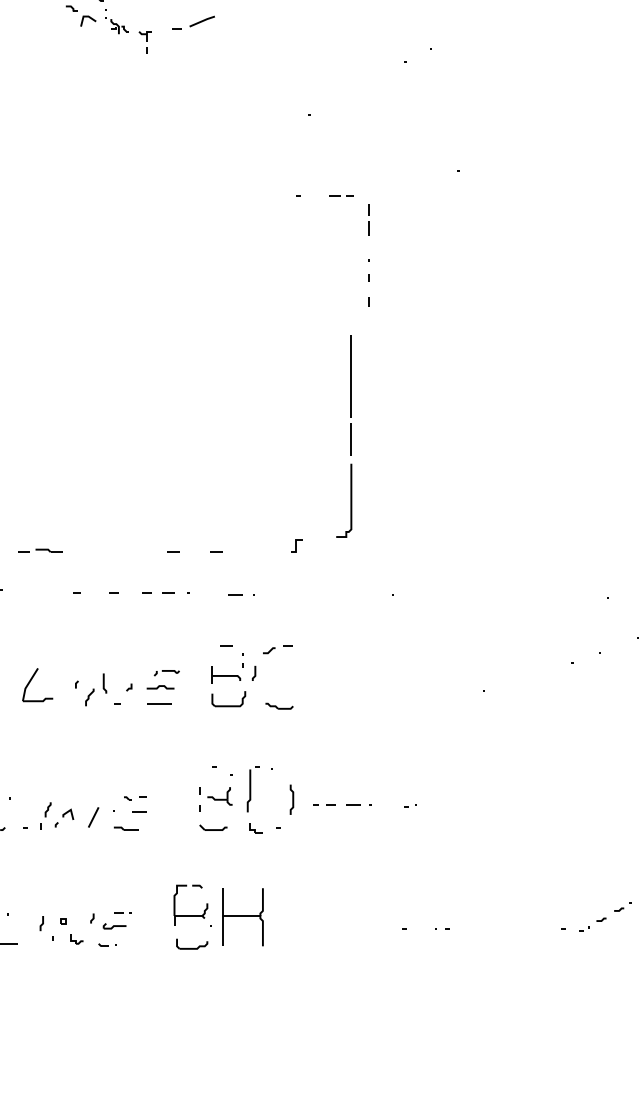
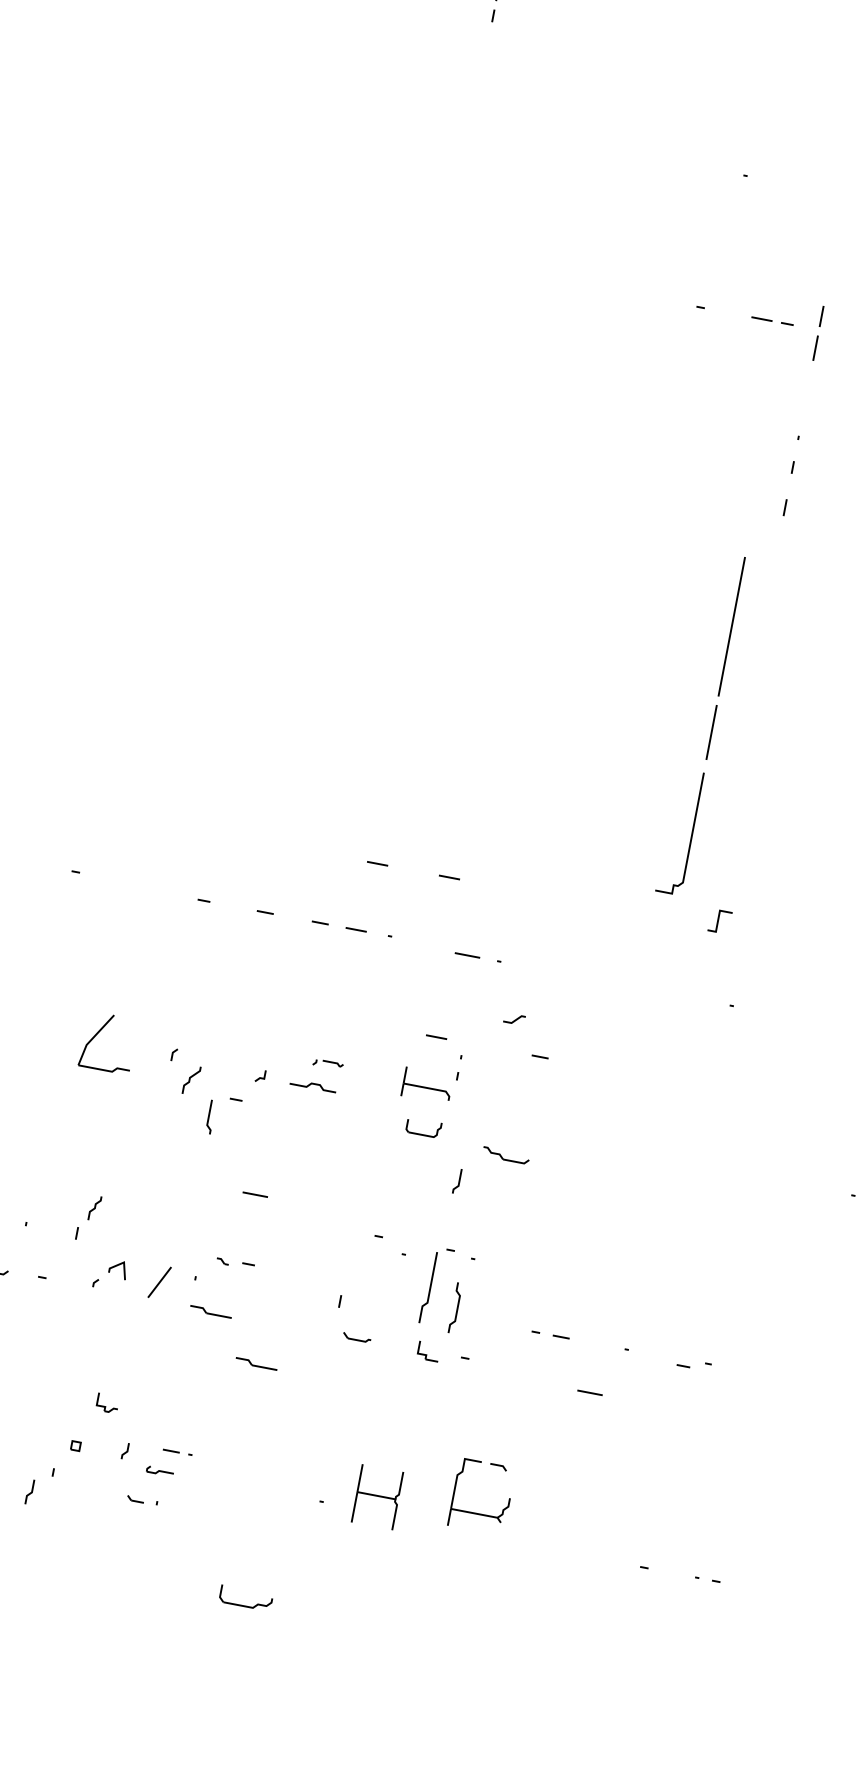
line: (368, 221) -> (817, 335), moved
line: (296, 545) -> (719, 920), moved
part: (40, 550) -> (155, 818), removed
line: (269, 650) -> (514, 1018), moved
line: (254, 672) -> (458, 1179), moved
part: (166, 673) -> (327, 1064), size x0.7
line: (104, 683) -> (210, 1116), moved
part: (228, 699) -> (423, 1128), size x0.6
line: (159, 703) -> (306, 1112), removed
part: (215, 796) -> (370, 1286), removed
curve: (292, 799) -> (456, 1307), moved
line: (353, 804) -> (589, 1392), moved
part: (410, 805) -> (693, 1363), size x1.6
line: (139, 811) -> (256, 1193), moved
part: (45, 815) -> (88, 1216), moved
part: (213, 827) -> (357, 1337), size x0.6
part: (157, 853) -> (255, 1363), added
part: (190, 915) -> (477, 1513), moved
part: (242, 917) -> (376, 1497), size x0.6
line: (41, 923) -> (29, 1491), moved
part: (114, 926) -> (159, 1471), size x0.7
part: (76, 939) -> (106, 1404), moved
part: (192, 943) -> (246, 1597), moved

